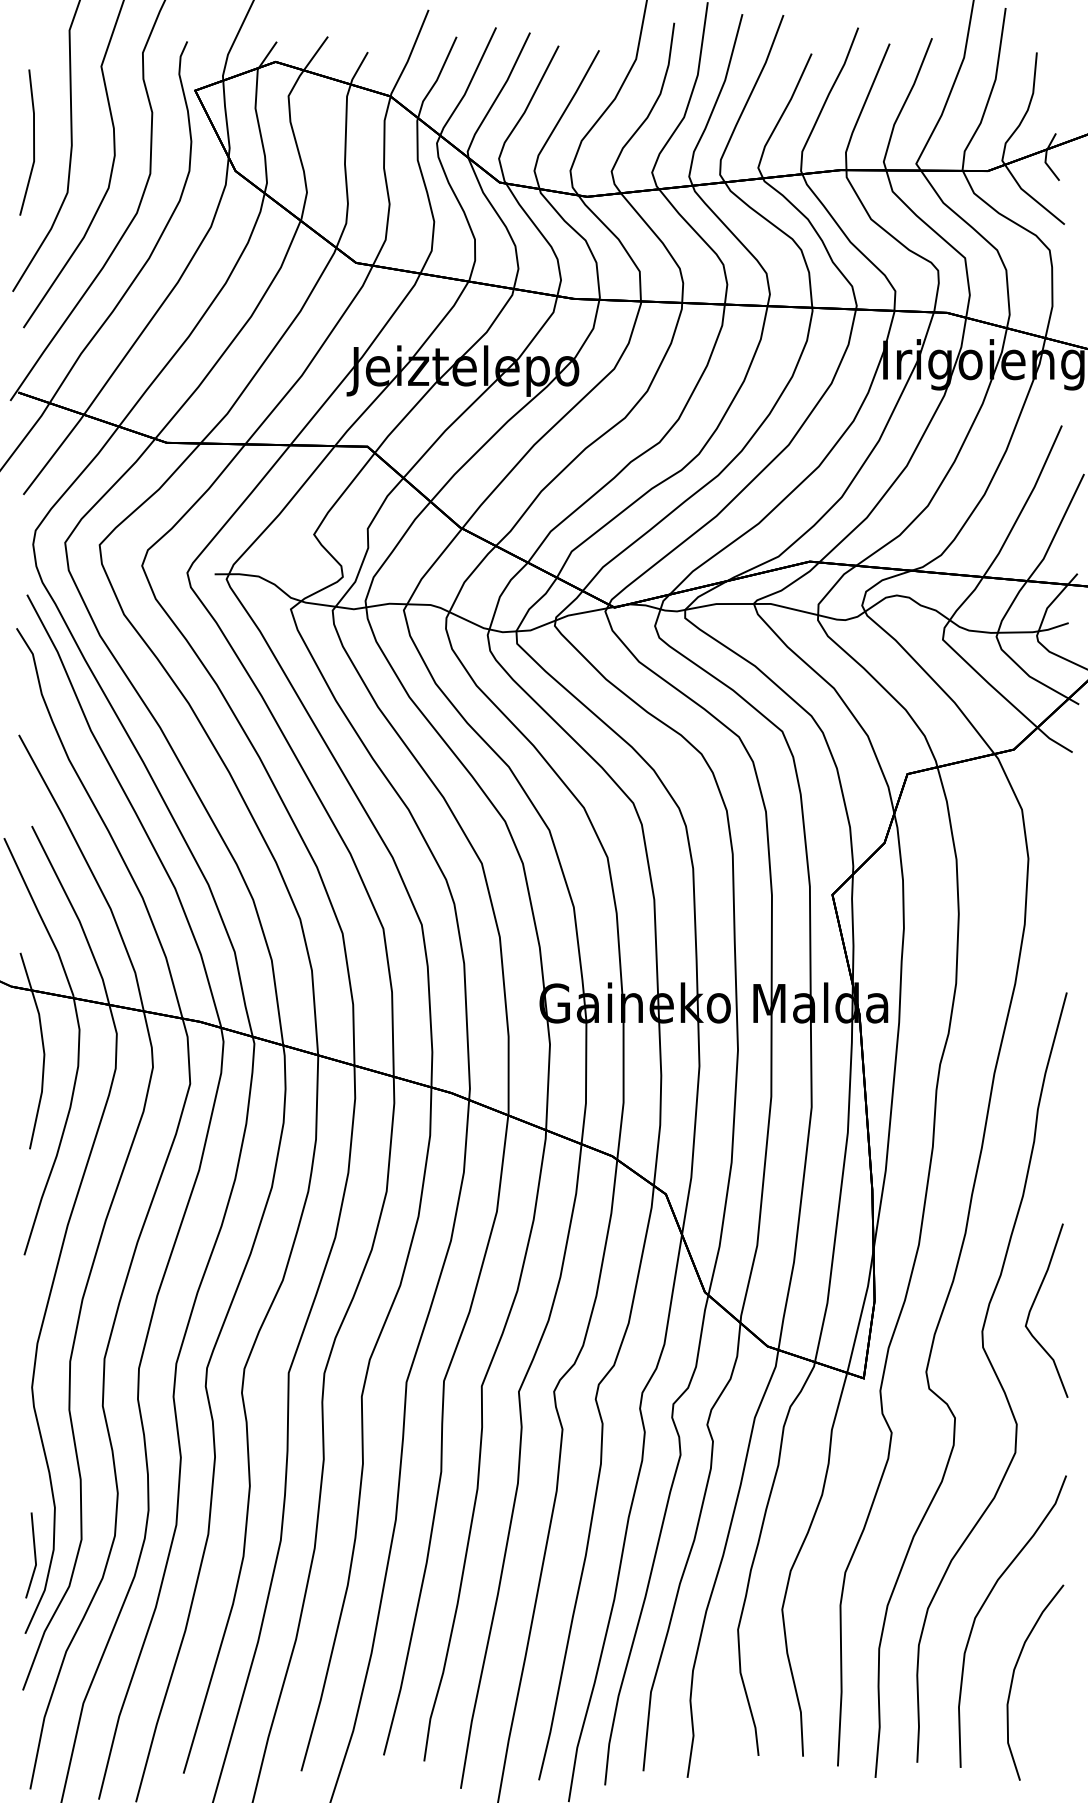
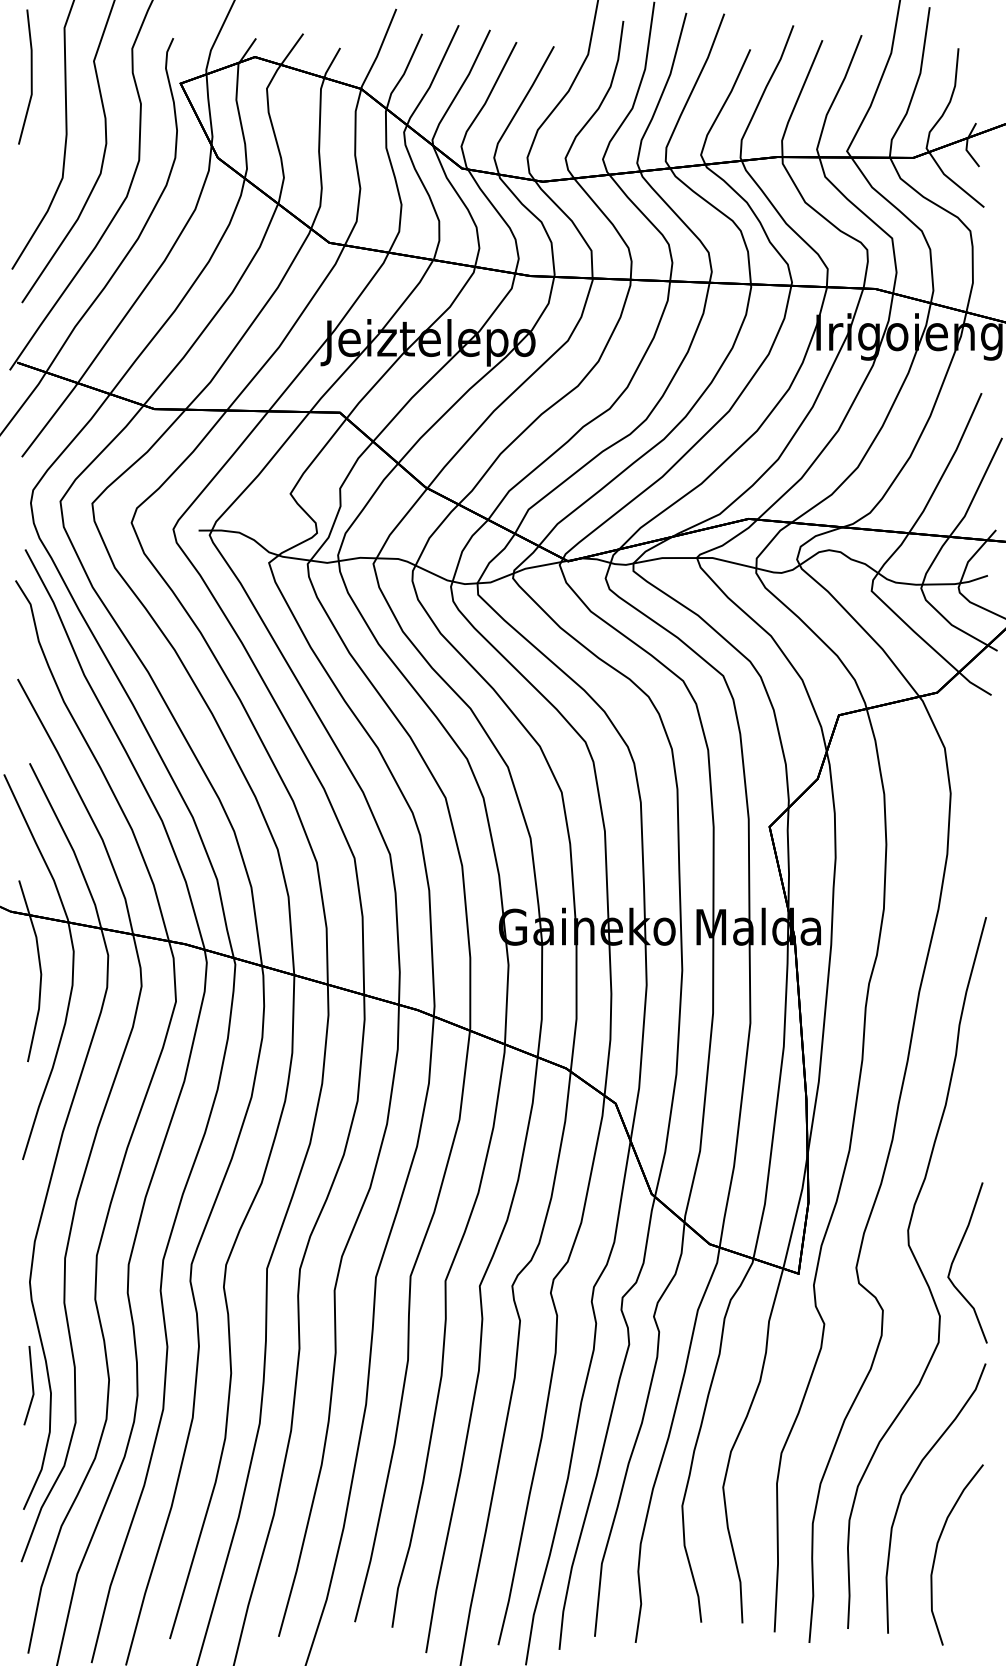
line: (33, 142) -> (31, 77), moved
curve: (1034, 1303) -> (956, 1256), moved
line: (34, 1555) -> (32, 1385), moved

